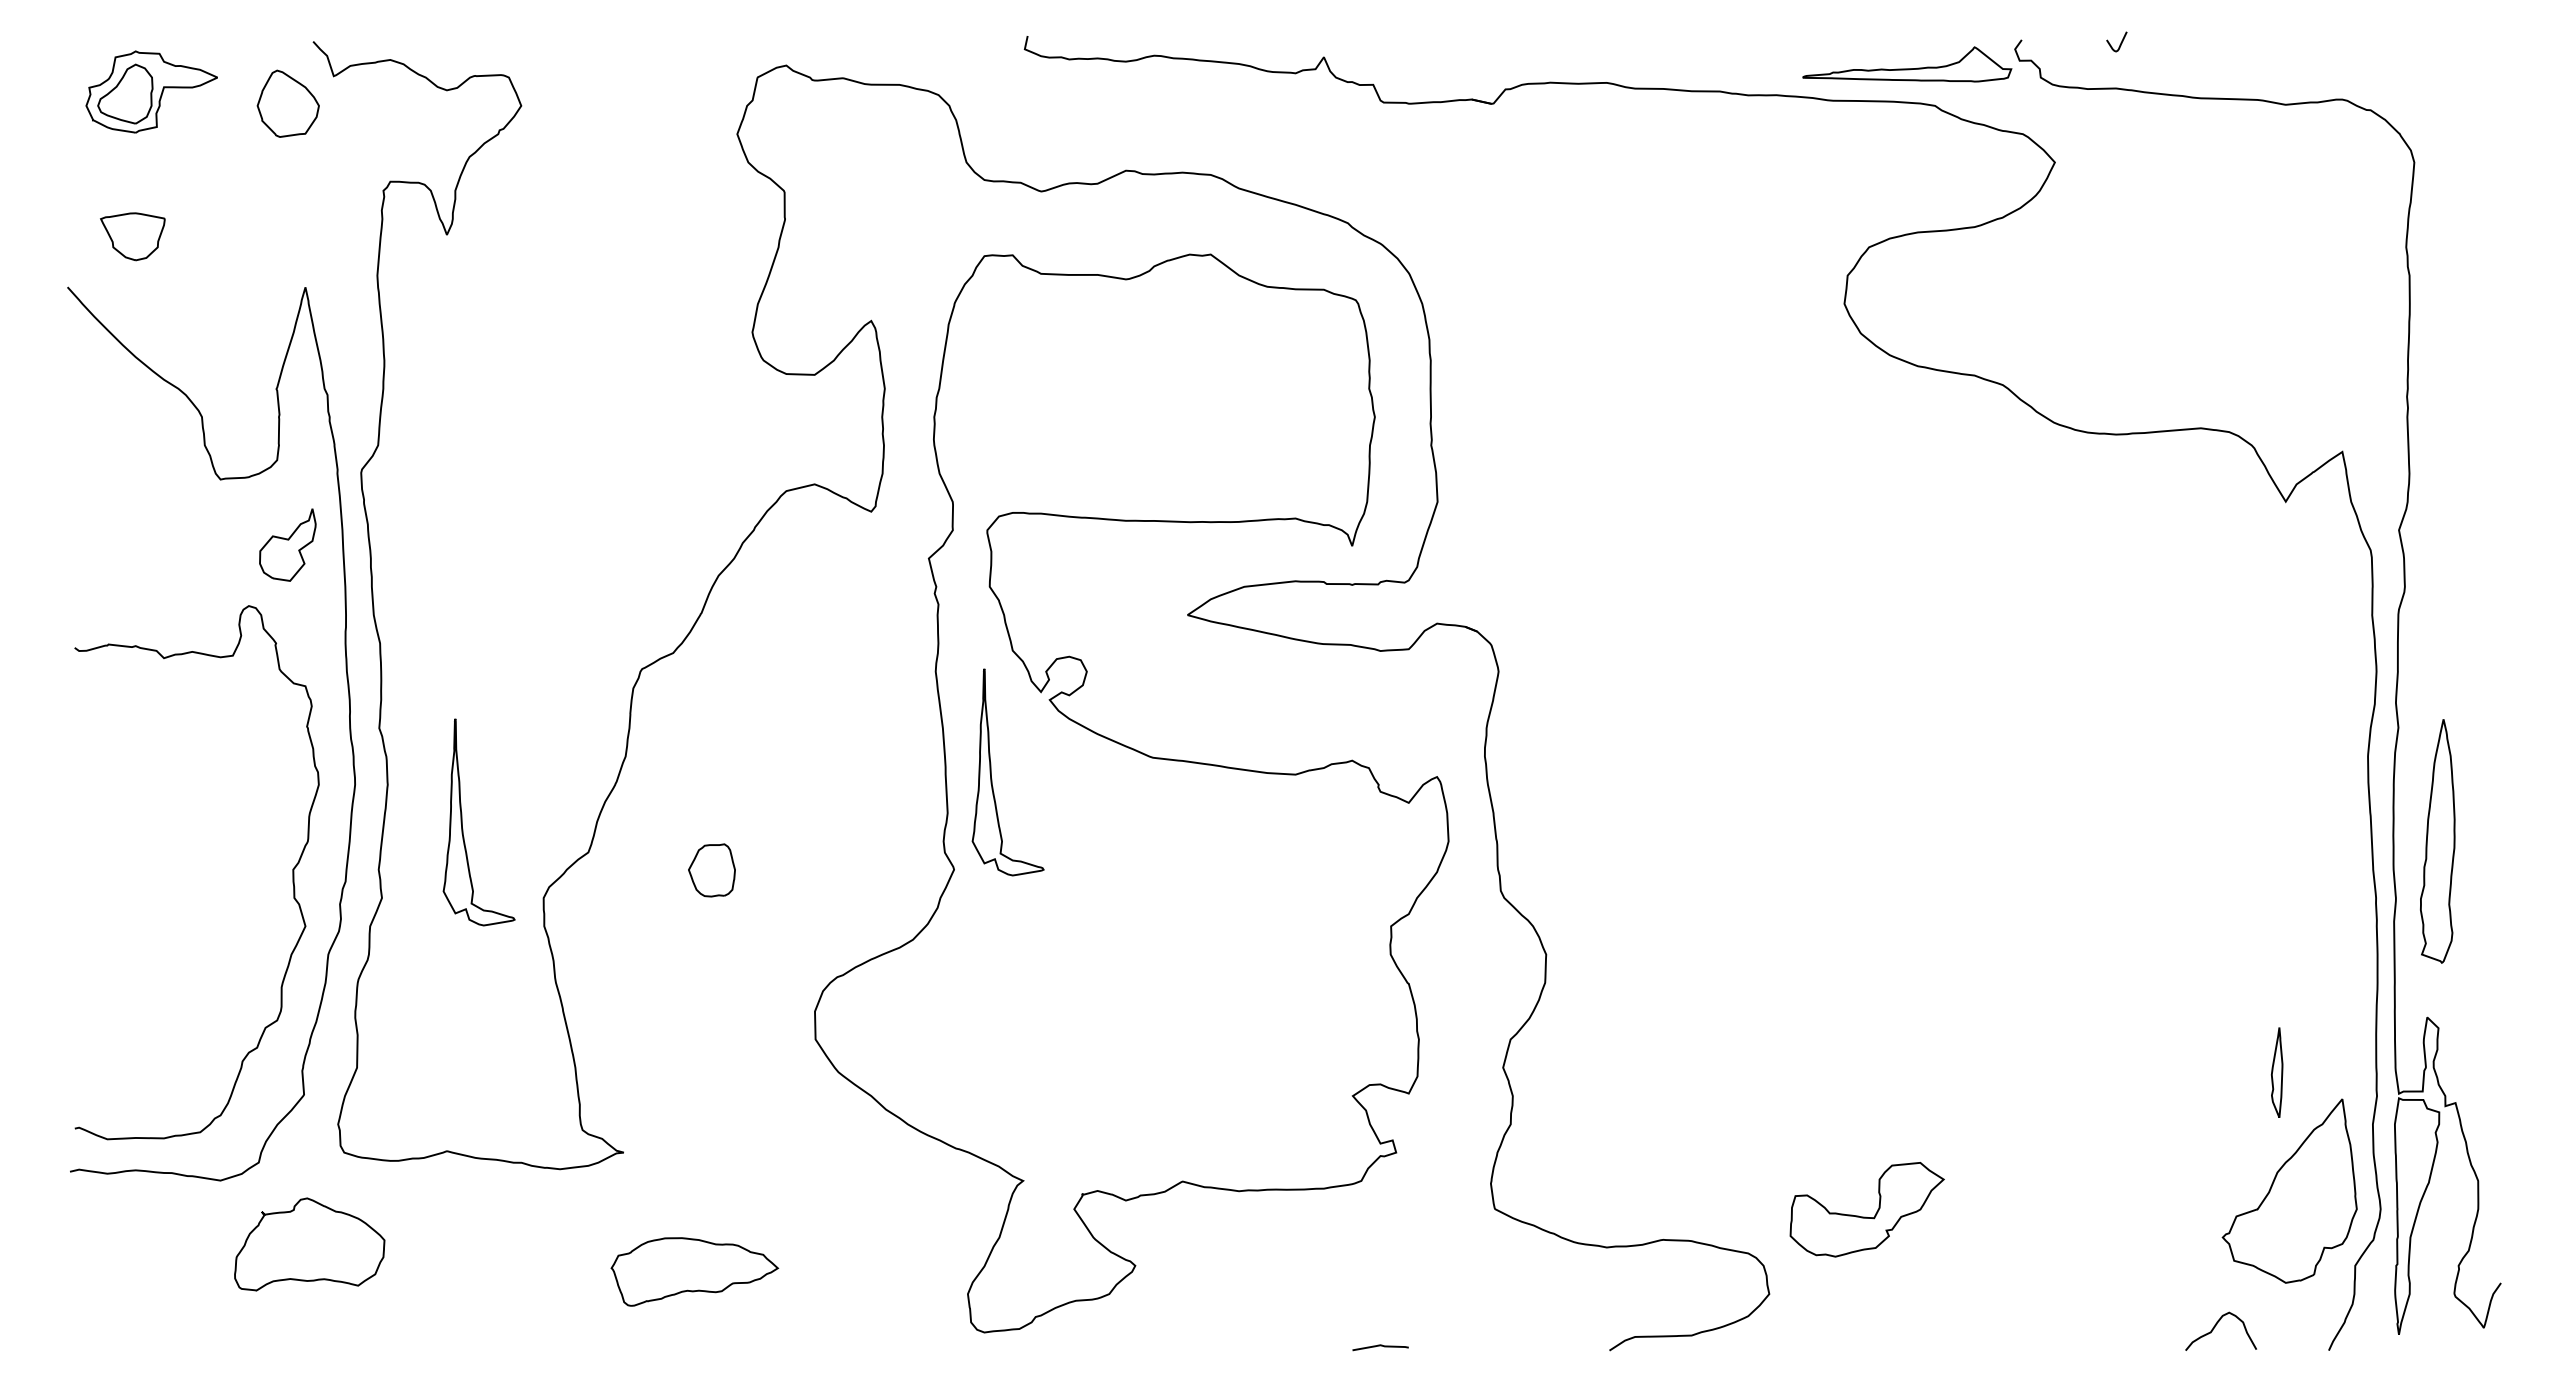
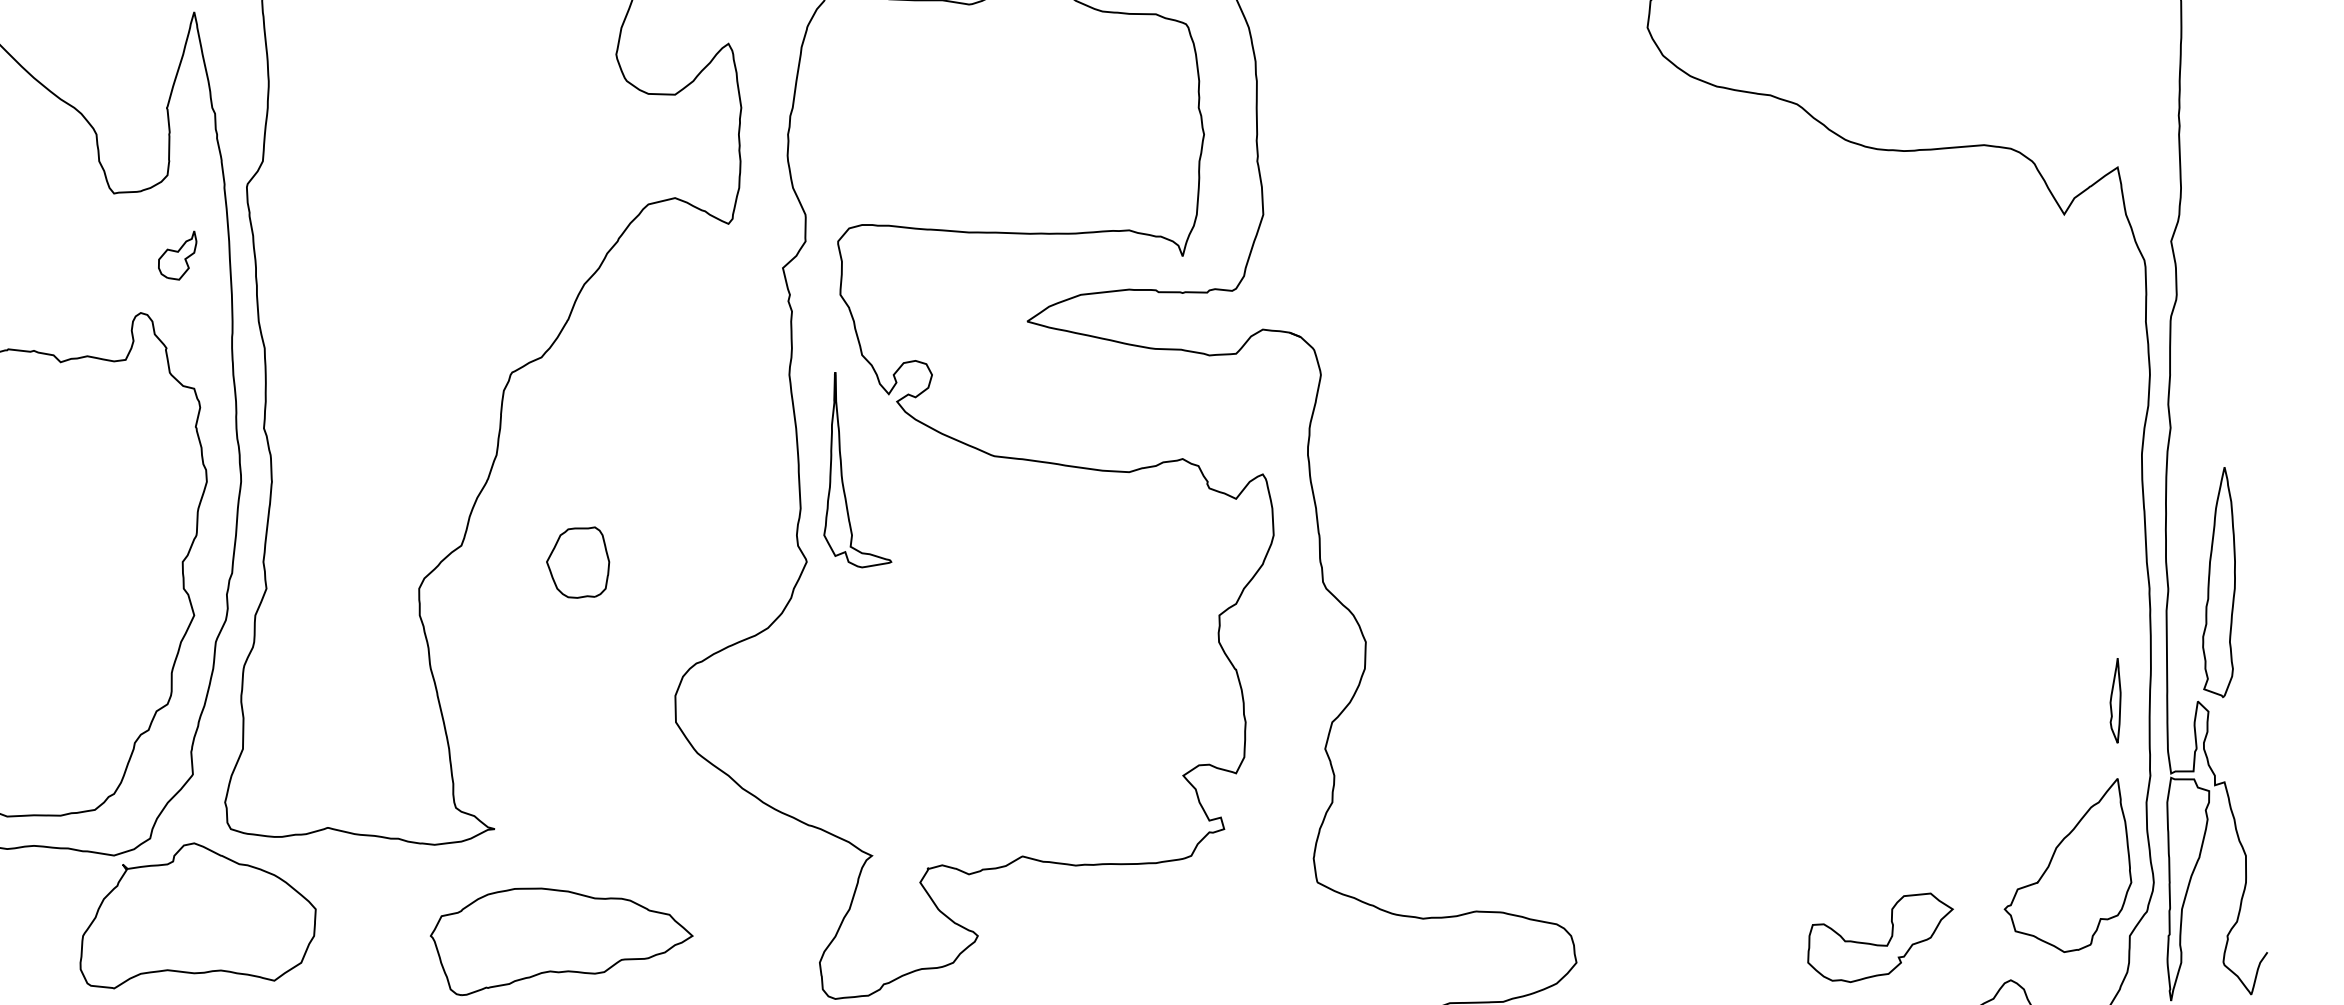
part: (287, 545) -> (177, 255), size x0.71
part: (462, 822) -> (342, 517), removed
part: (2437, 841) -> (2218, 582), moved
part: (711, 870) -> (577, 562), size x1.43
part: (2276, 1072) -> (2114, 700), moved
part: (1866, 1216) -> (1879, 944), moved
part: (309, 1244) -> (198, 915), size x1.67
part: (694, 1271) -> (561, 941), size x1.67

